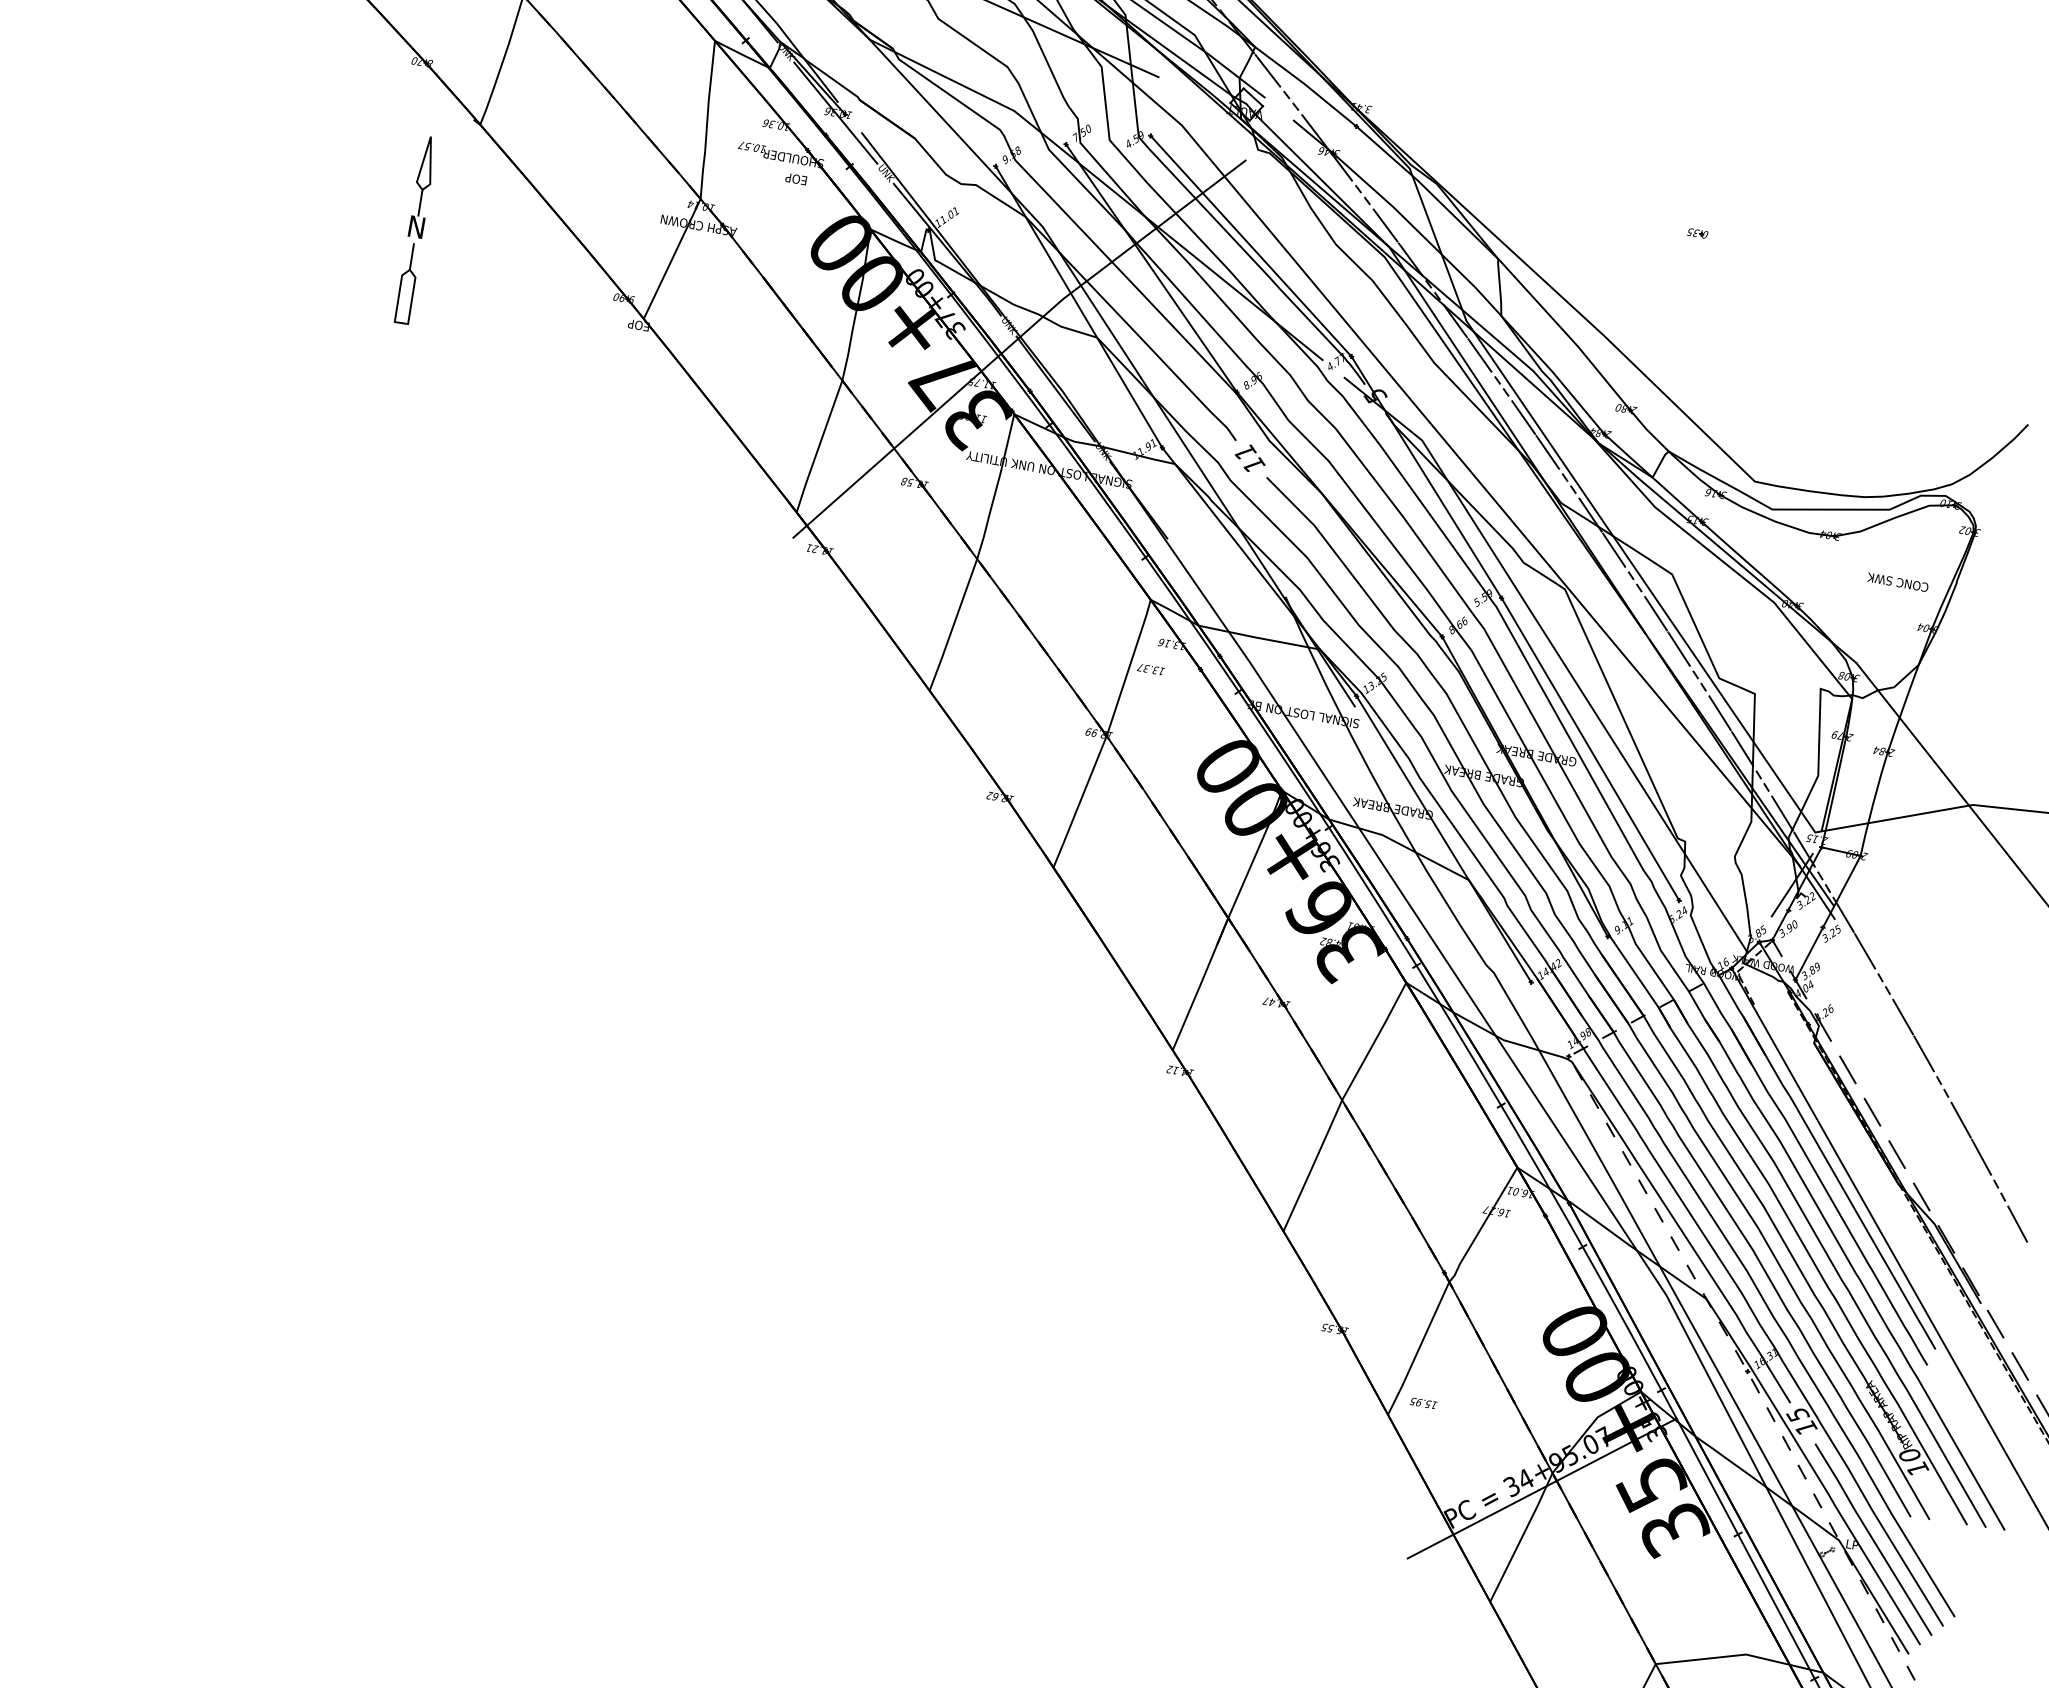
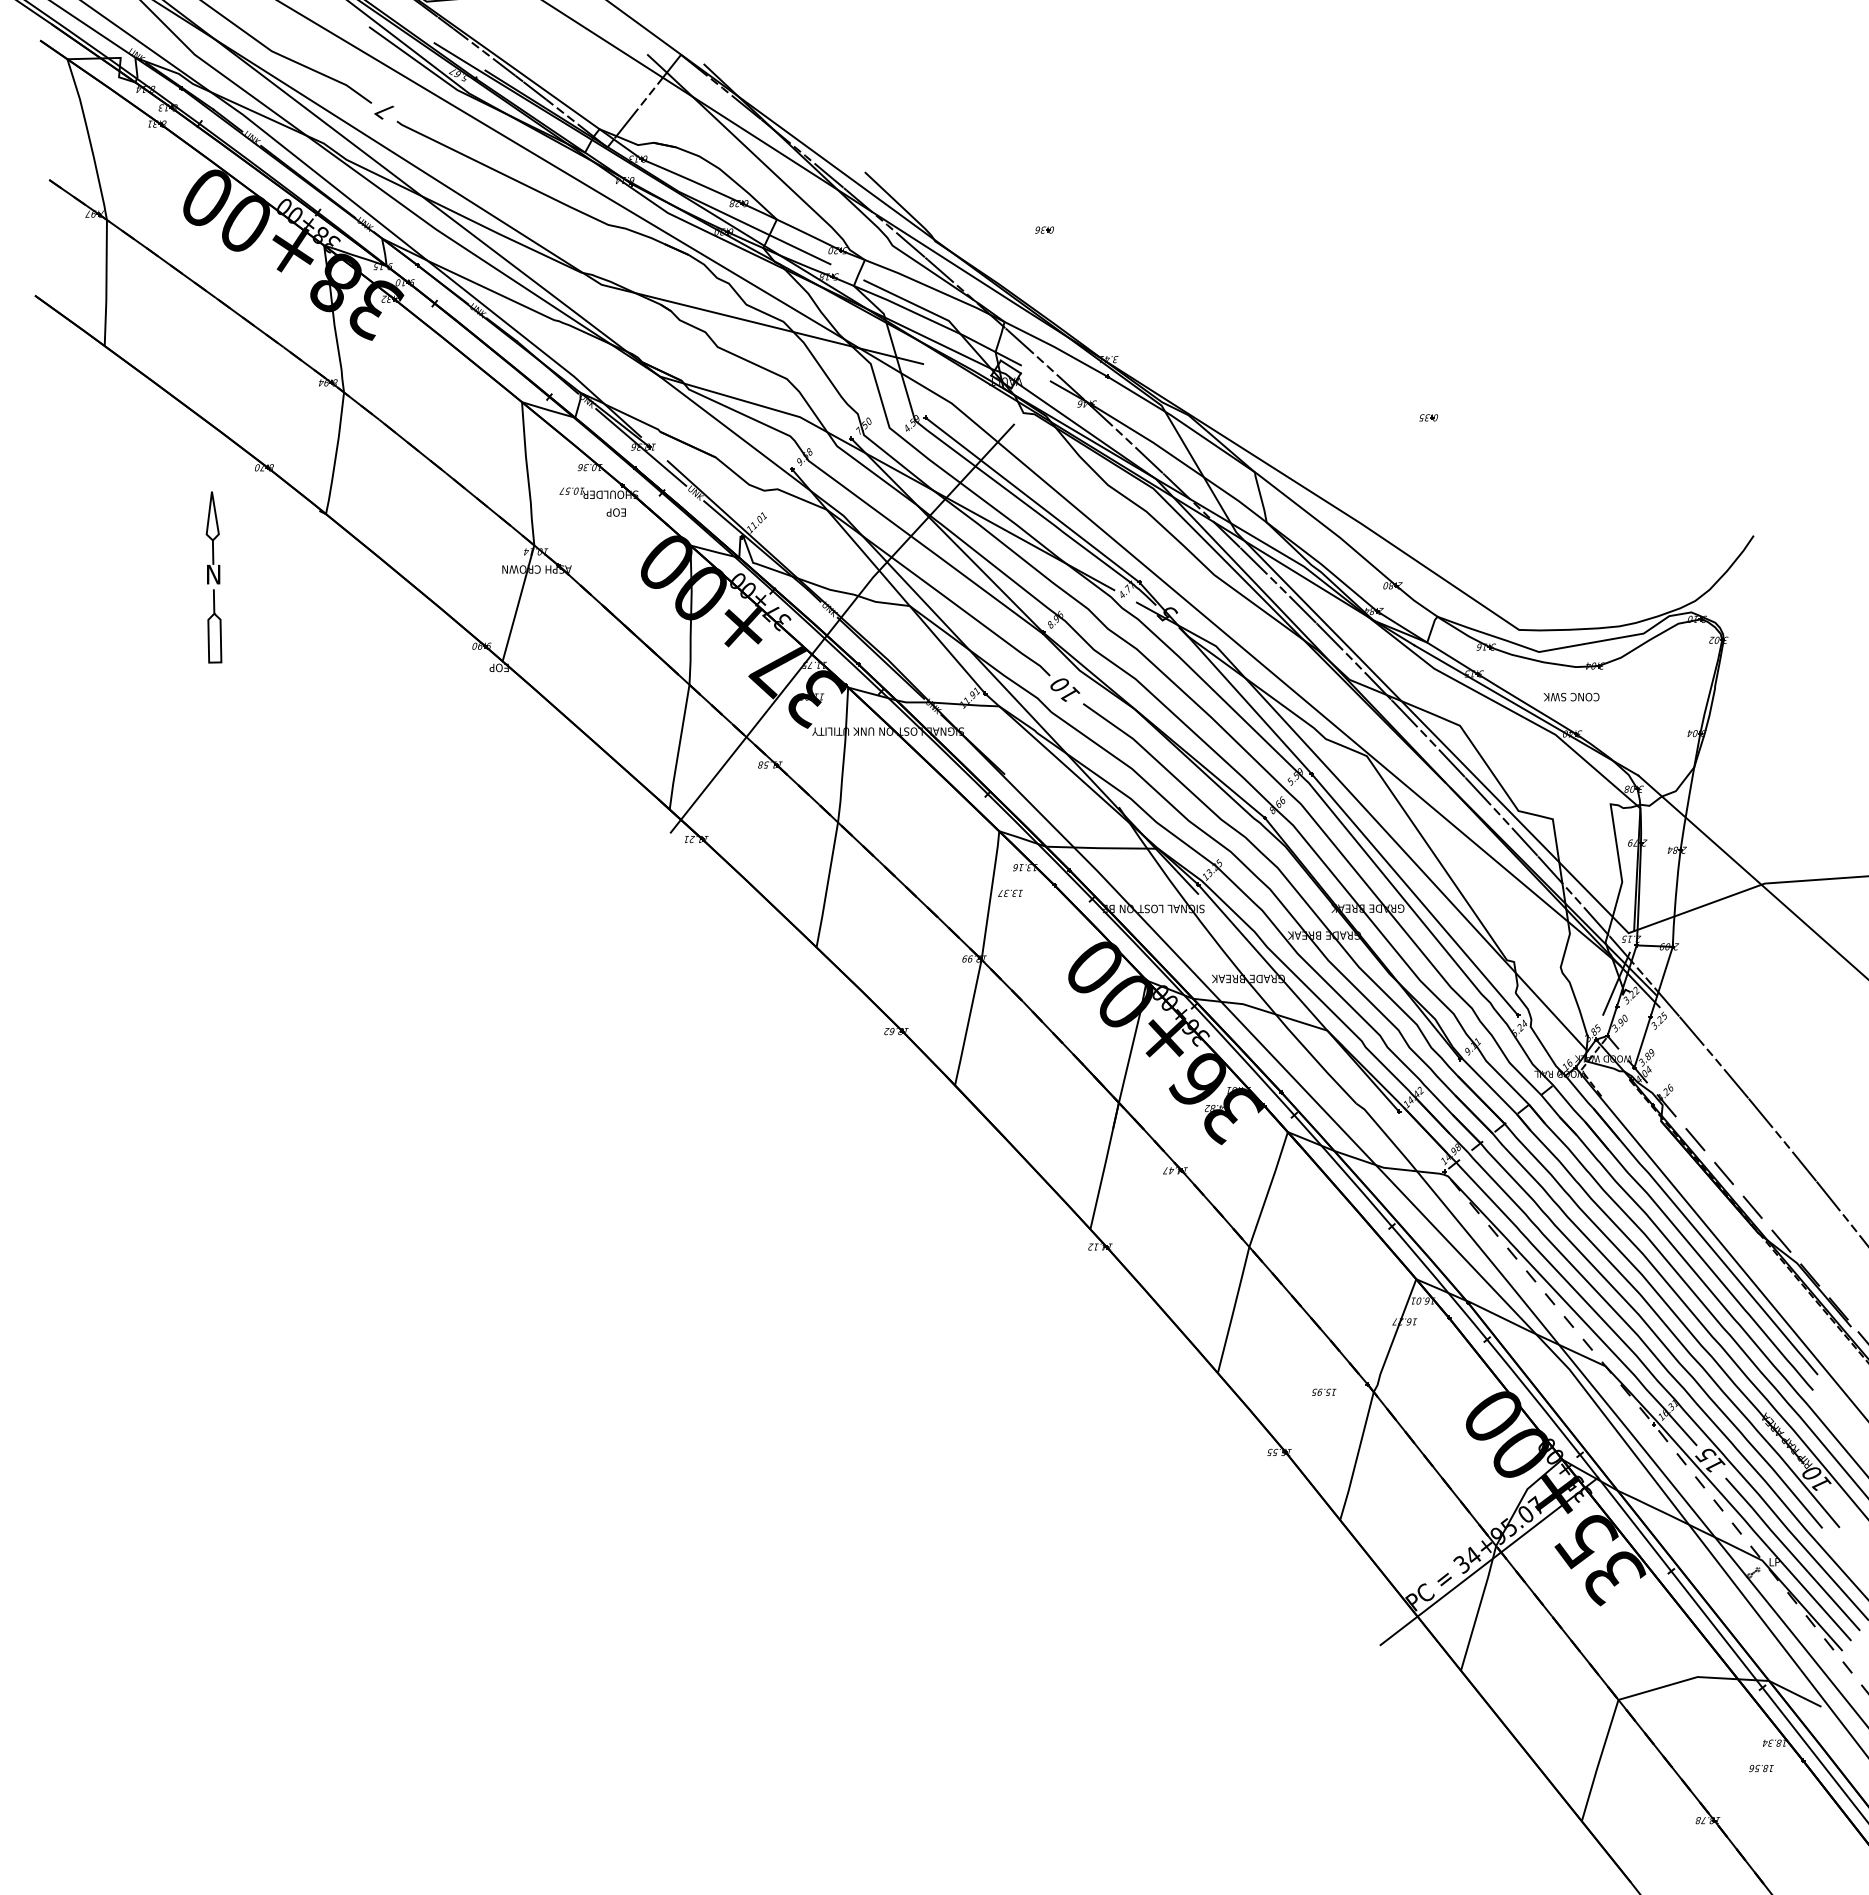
part: (415, 230) -> (213, 577), moved
text: (1245, 452) -> (1060, 684), 11 -> 10
text: (1897, 582) -> (1571, 697), moved
text: (1424, 1402) -> (1324, 1391), moved

